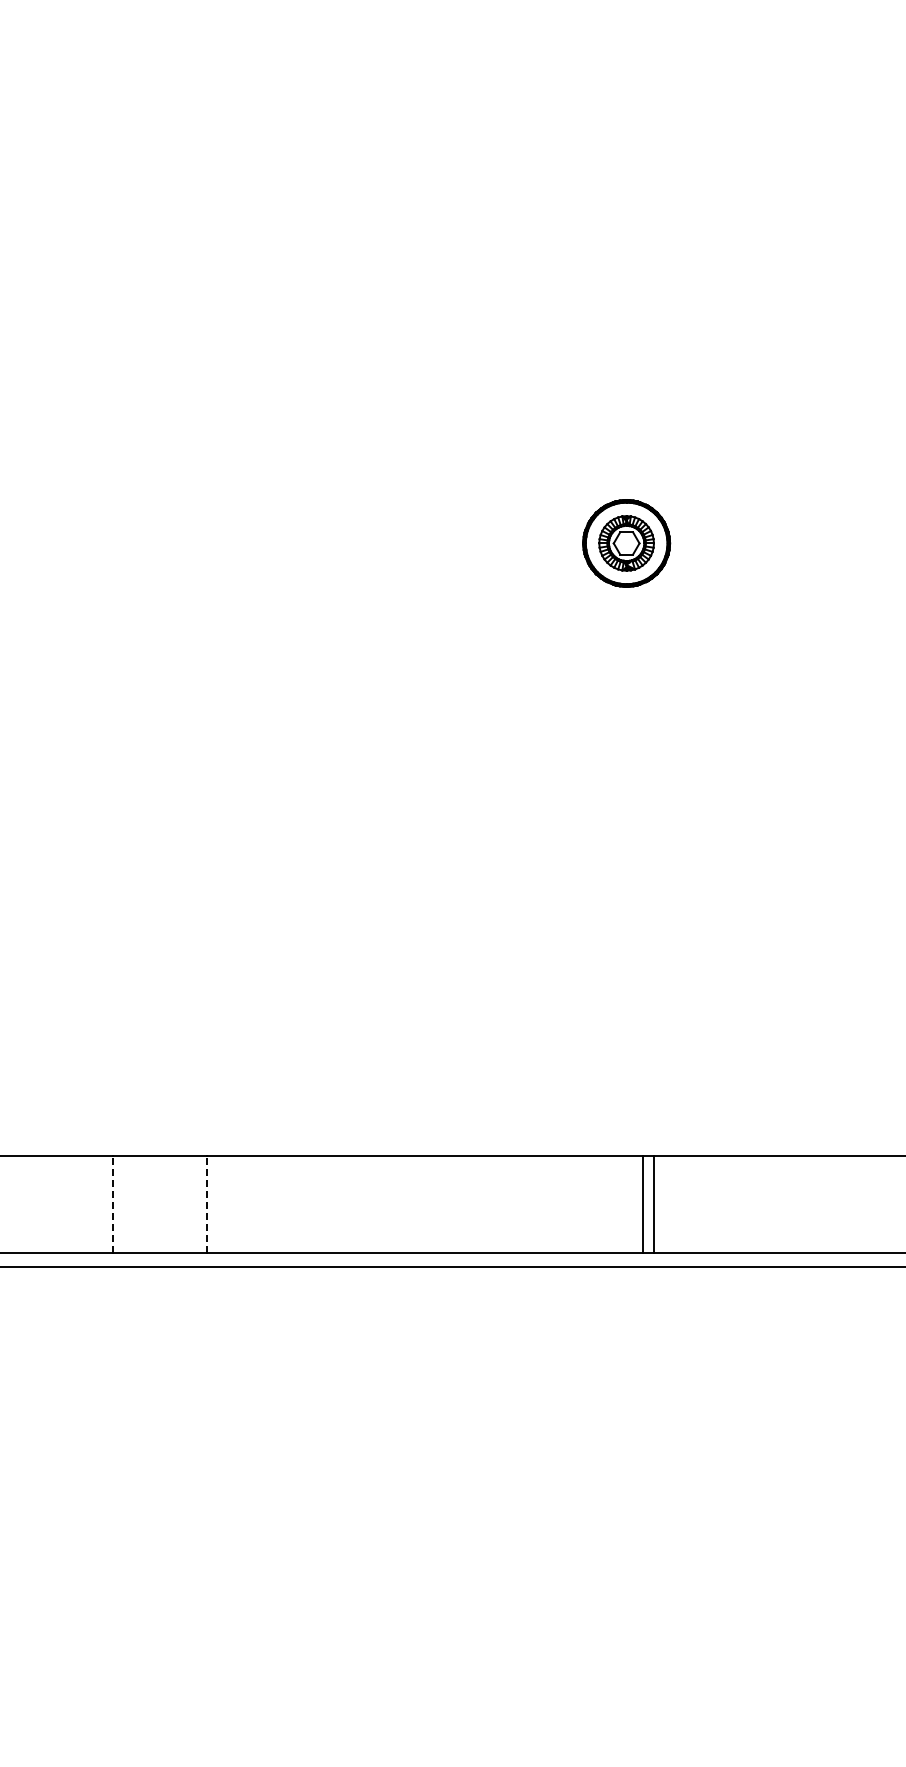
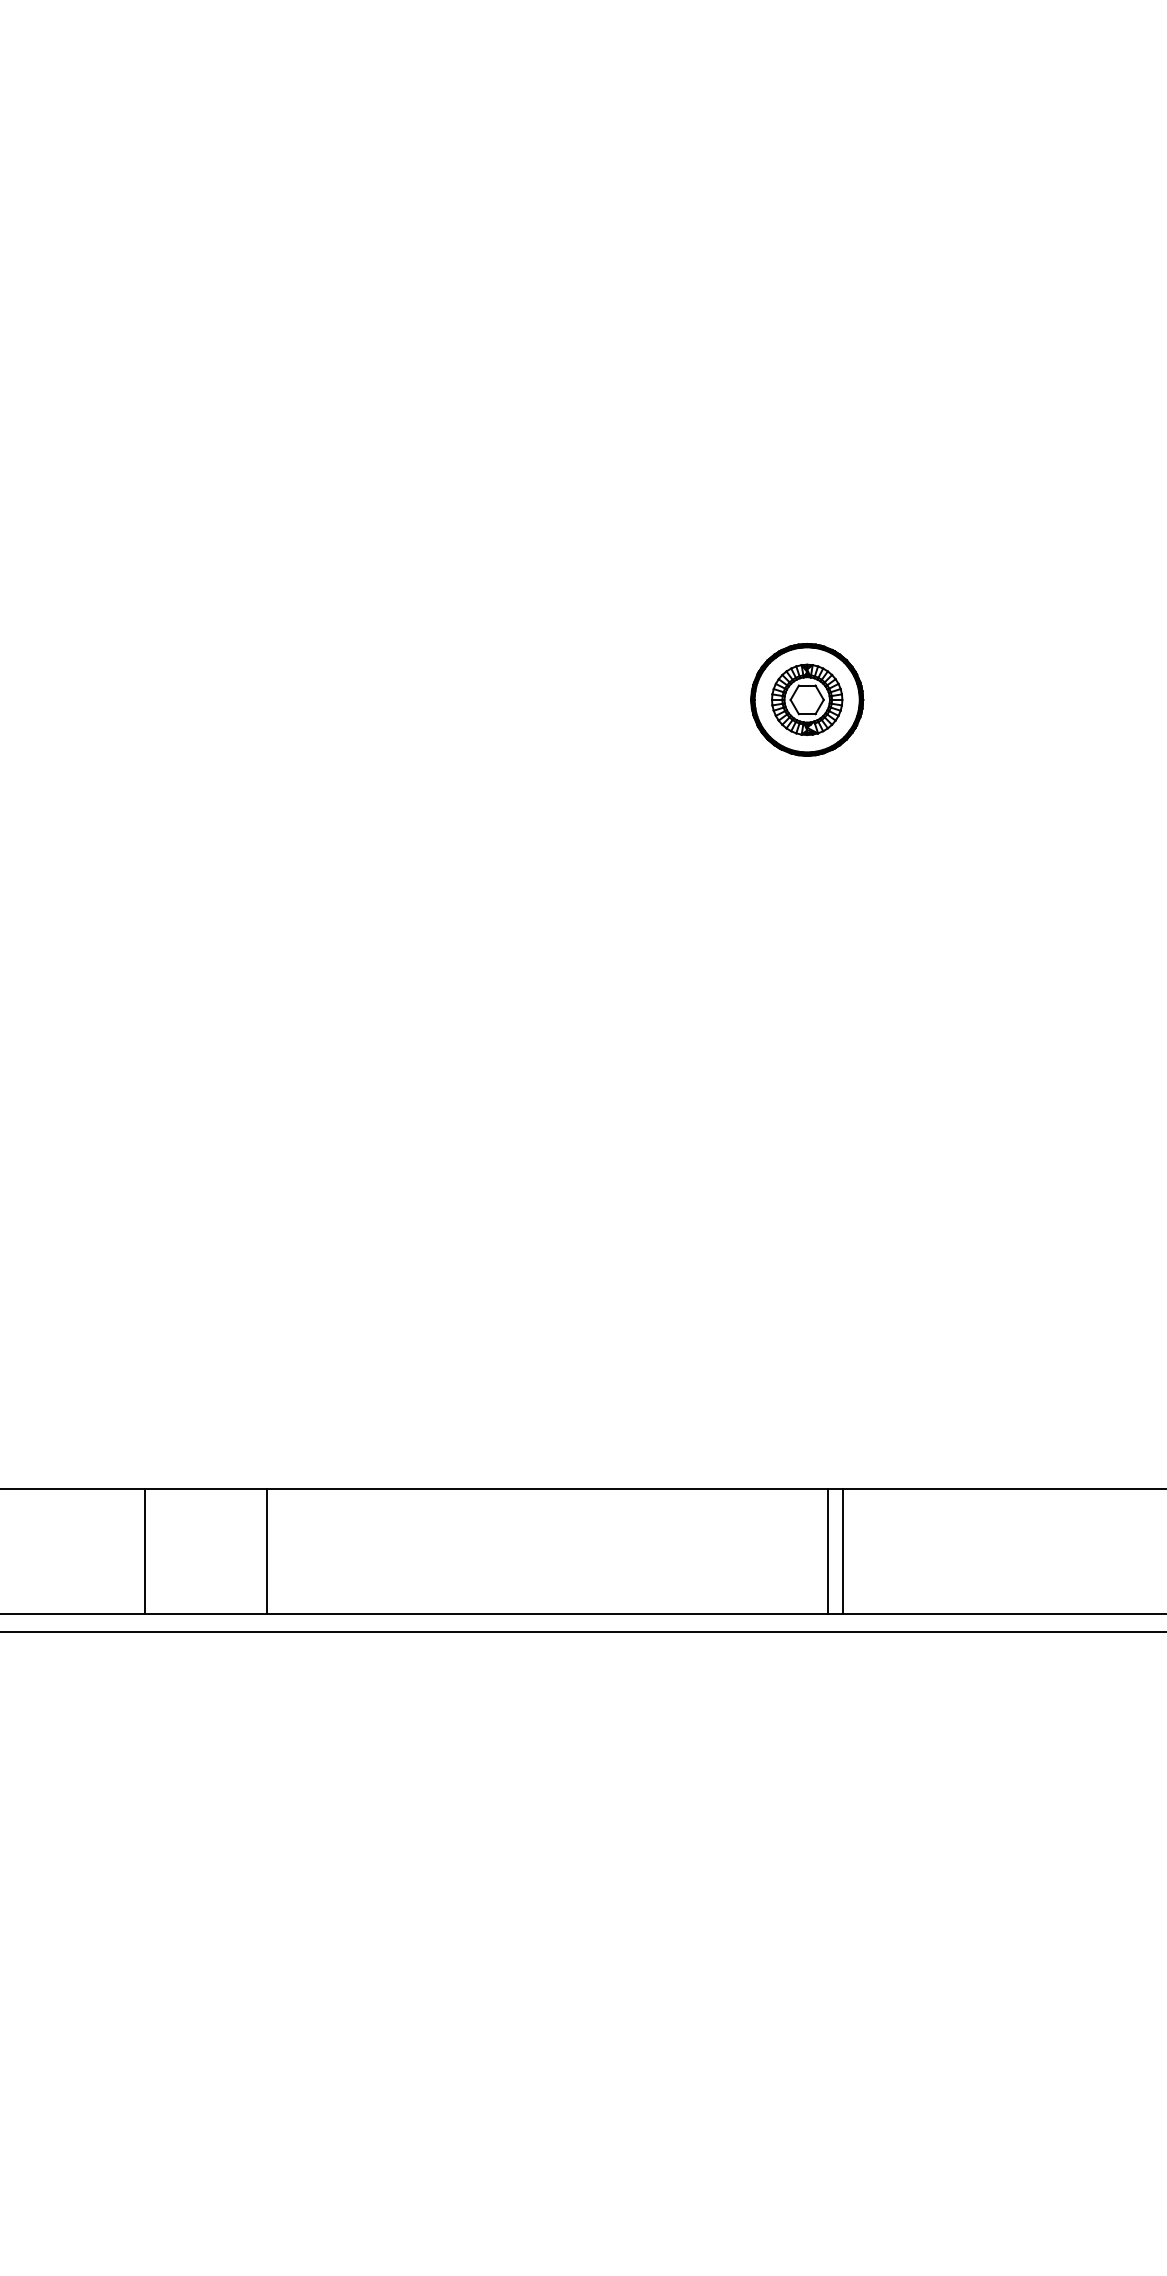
line: (112, 1203) -> (144, 1550), dashed -> solid
line: (206, 1203) -> (265, 1550), dashed -> solid

